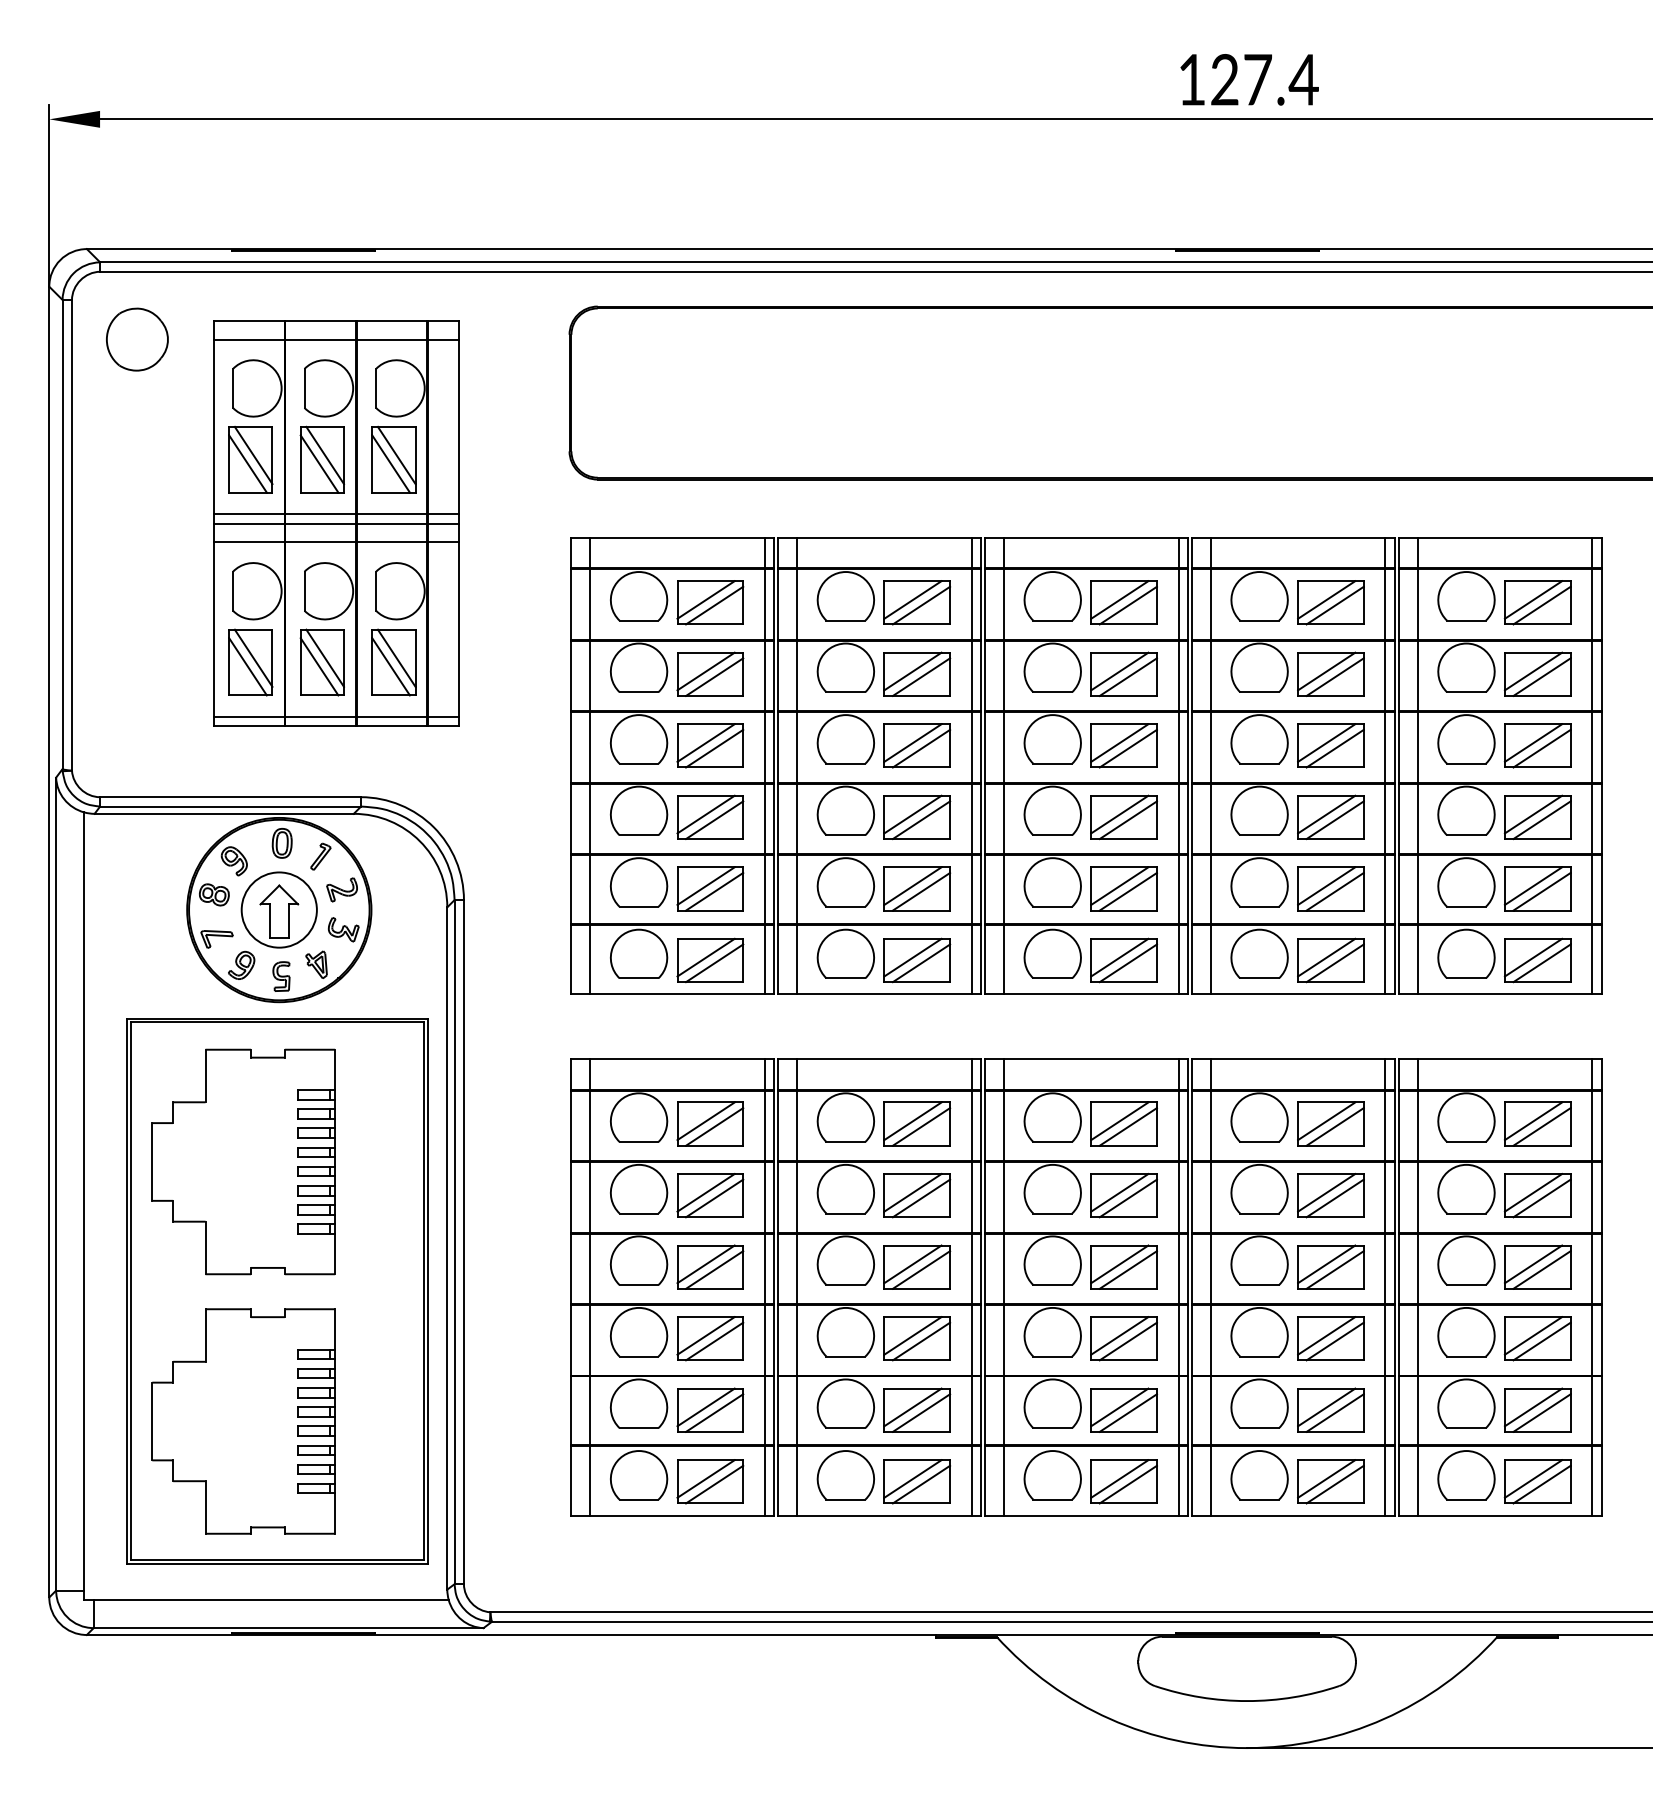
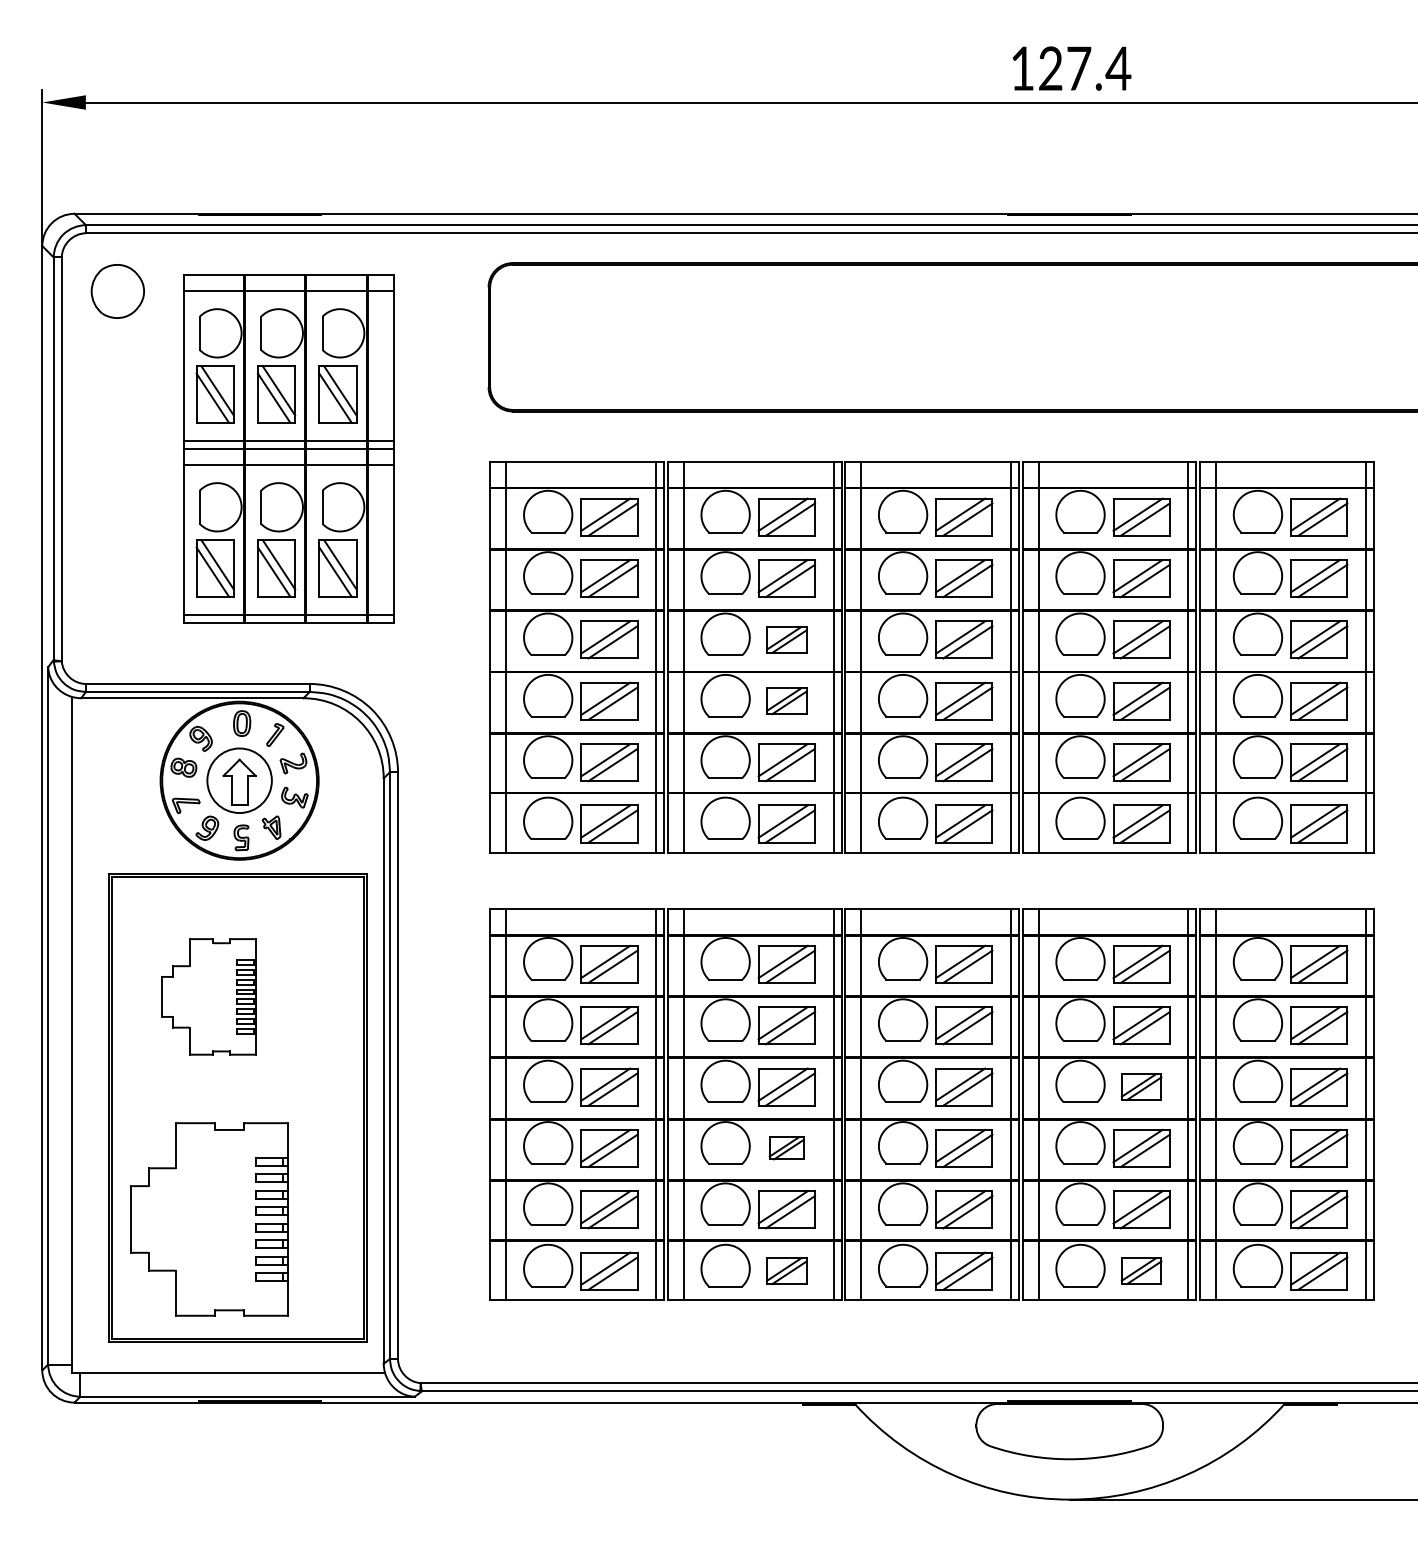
part: (916, 745) -> (786, 639), size x0.7
part: (916, 816) -> (786, 700), size x0.7
part: (244, 1161) -> (209, 996), size x0.6
part: (1330, 1266) -> (1141, 1086), size x0.7
part: (916, 1337) -> (786, 1147), size x0.6
part: (916, 1480) -> (786, 1270), size x0.7
part: (1330, 1480) -> (1141, 1270), size x0.7

